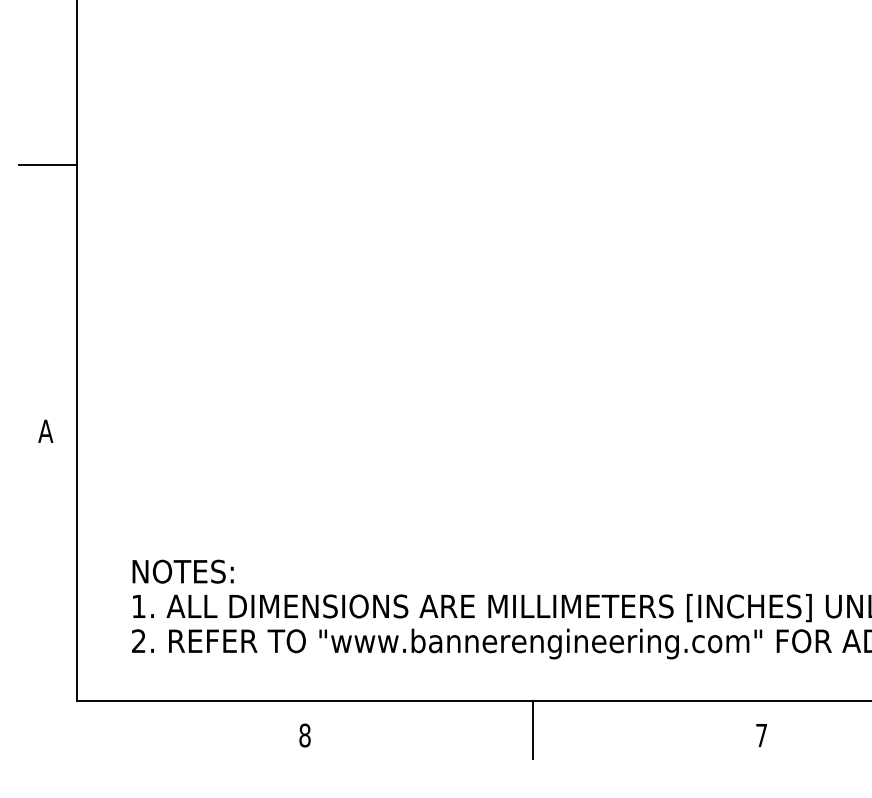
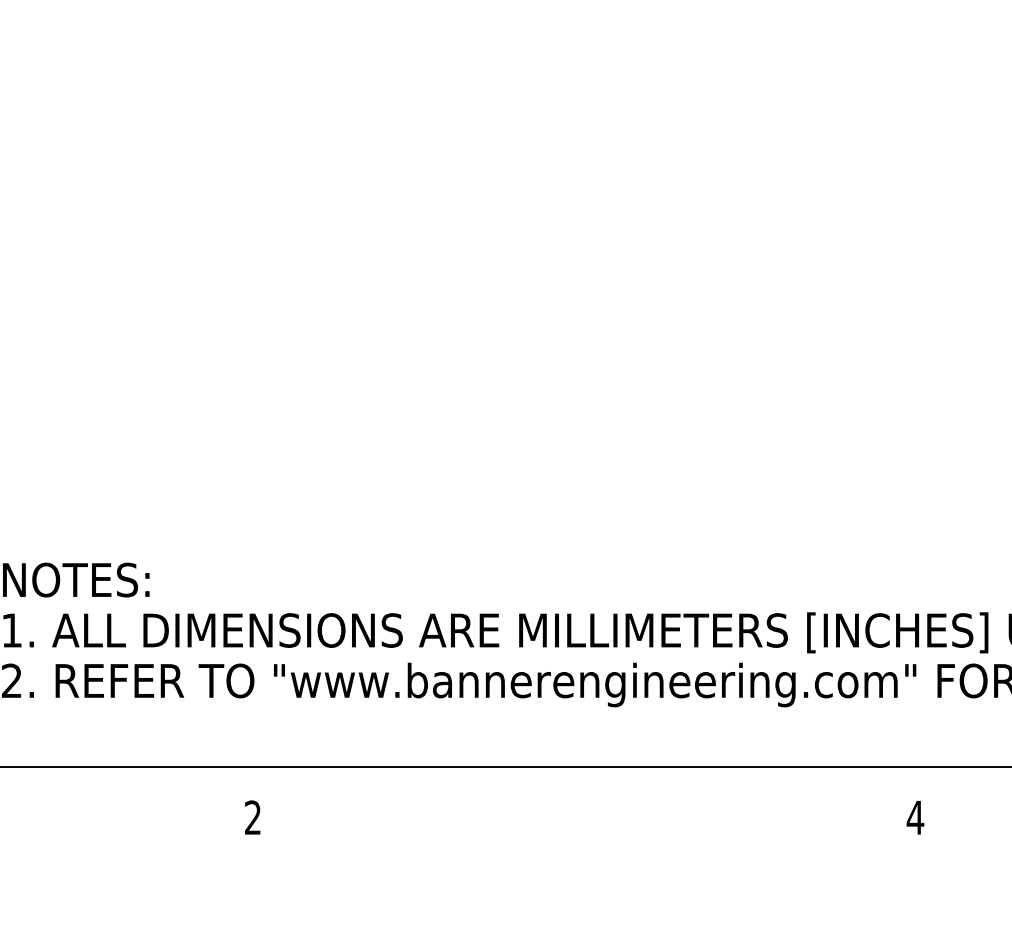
line: (533, 729) -> (584, 809), removed
text: (304, 735) -> (252, 817), 8 -> 2
text: (761, 735) -> (915, 817), 7 -> 4

